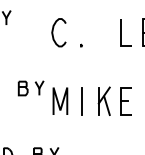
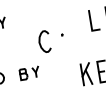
curve: (53, 32) -> (40, 42), moved
line: (58, 100) -> (51, 79), removed
line: (82, 101) -> (70, 77), removed

